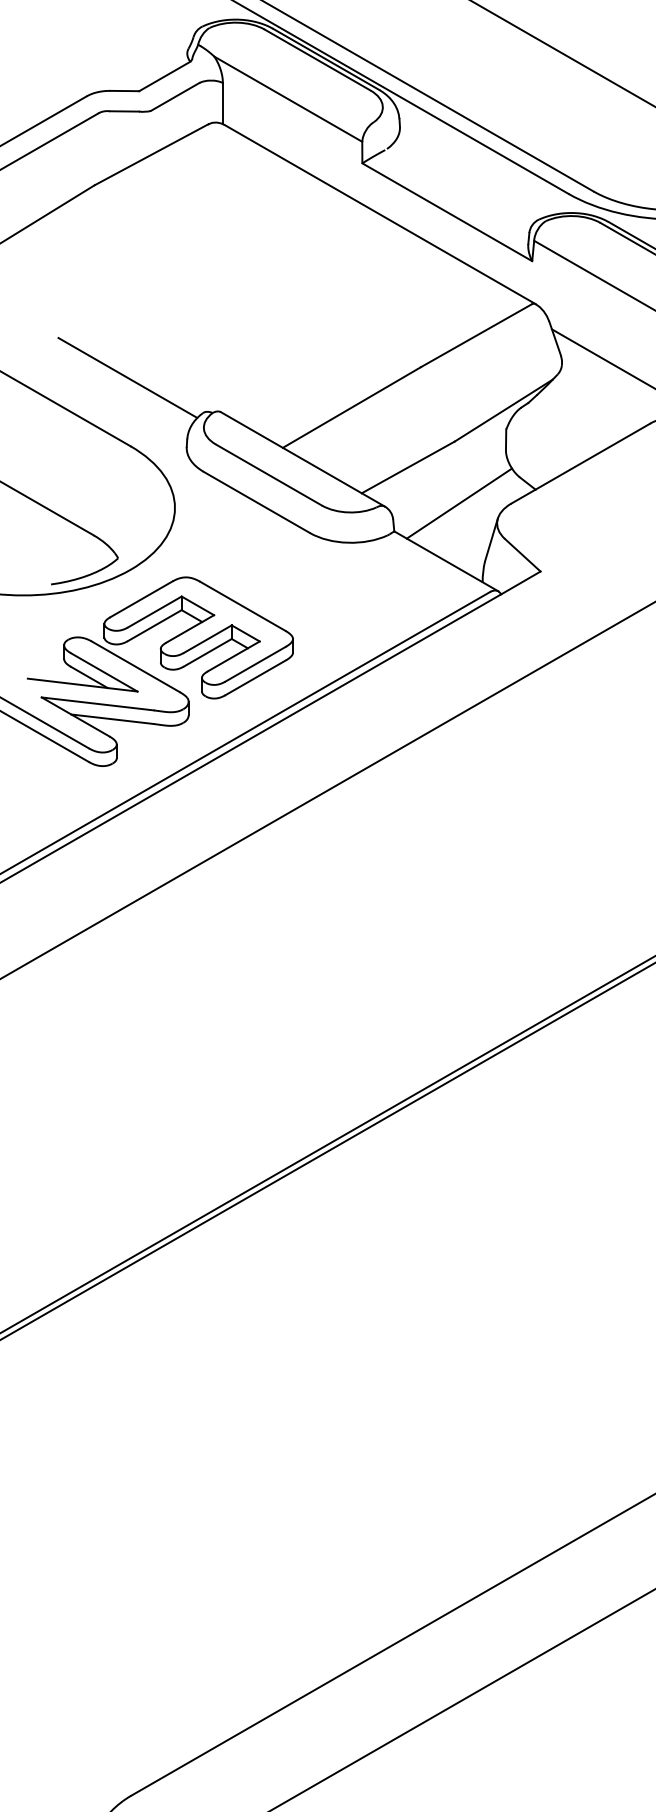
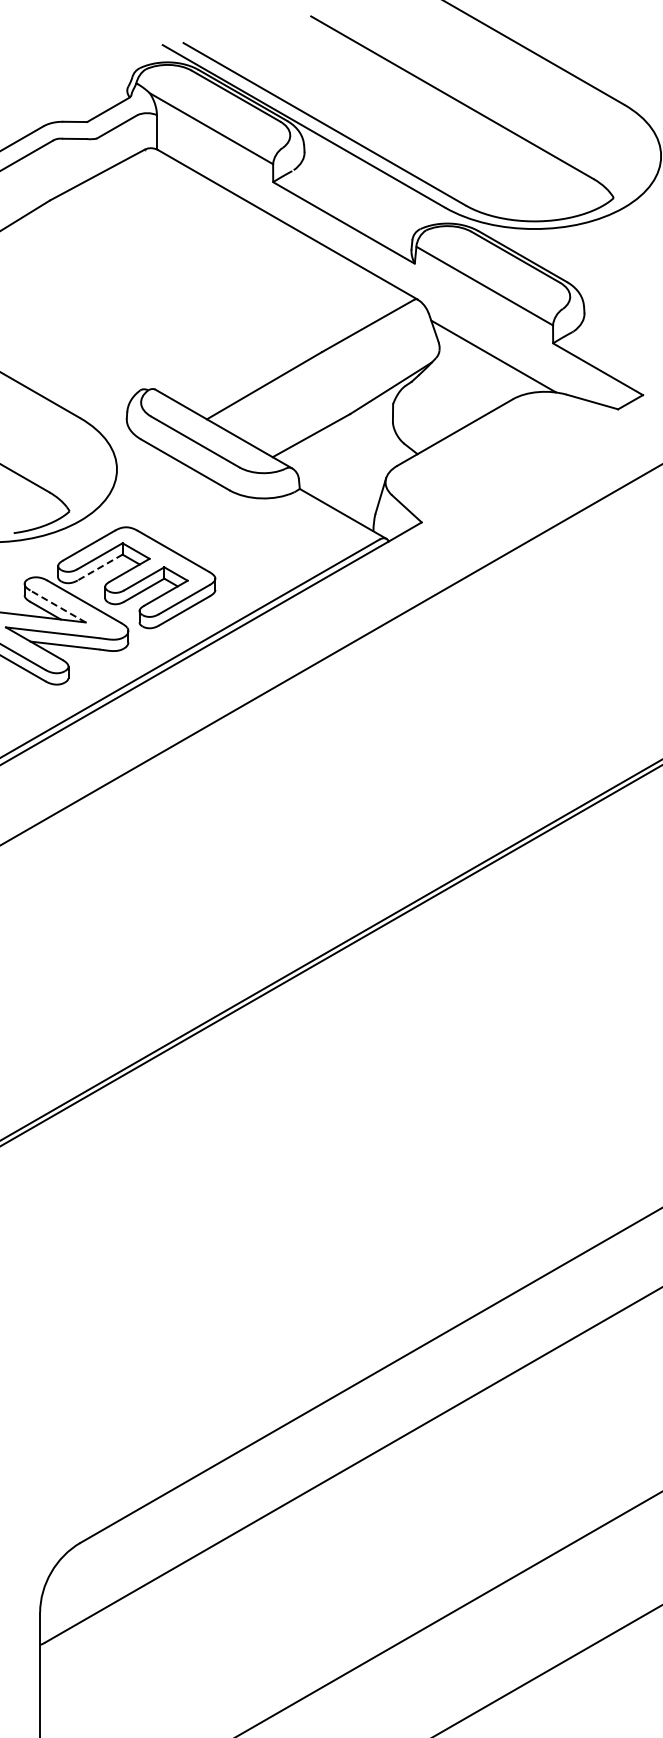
line: (127, 377) -> (77, 360), removed
line: (458, 503) -> (353, 465), removed
line: (155, 625) -> (100, 567), solid -> dashed
line: (104, 672) -> (58, 606), solid -> dashed

